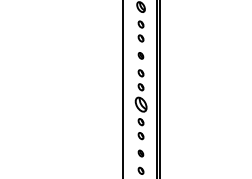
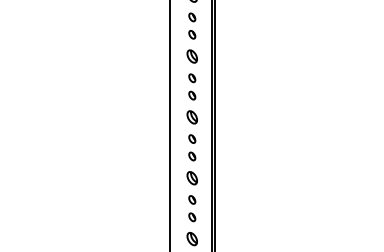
part: (140, 55) -> (191, 56), size x1.67
part: (140, 104) -> (191, 117), size x0.71
part: (140, 153) -> (191, 178), size x1.67

